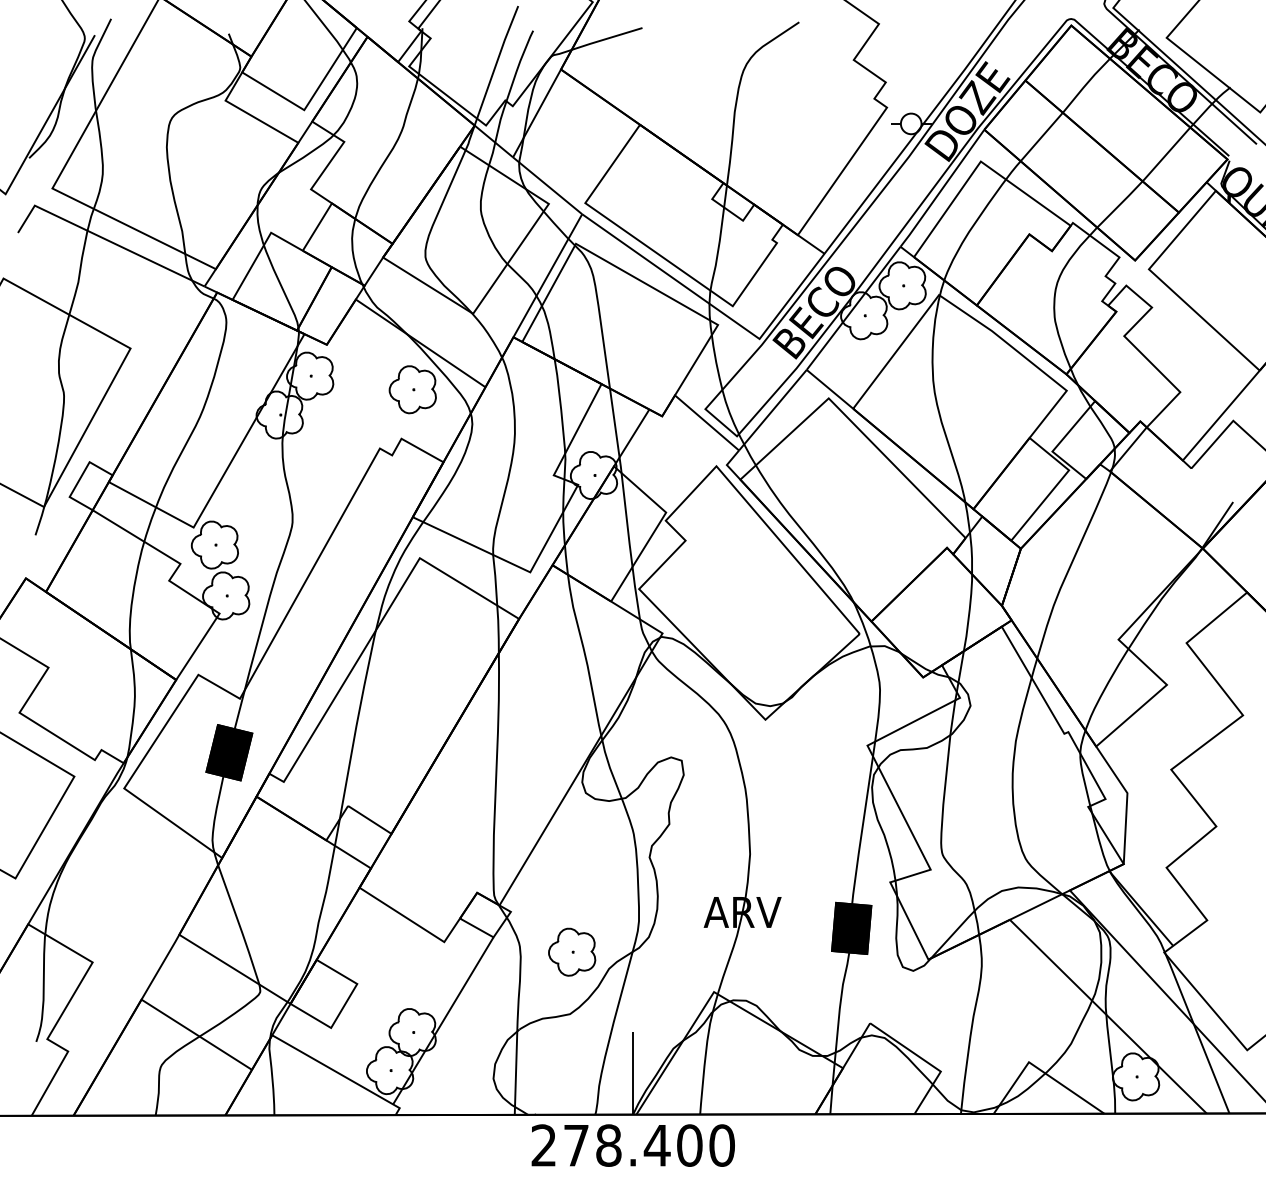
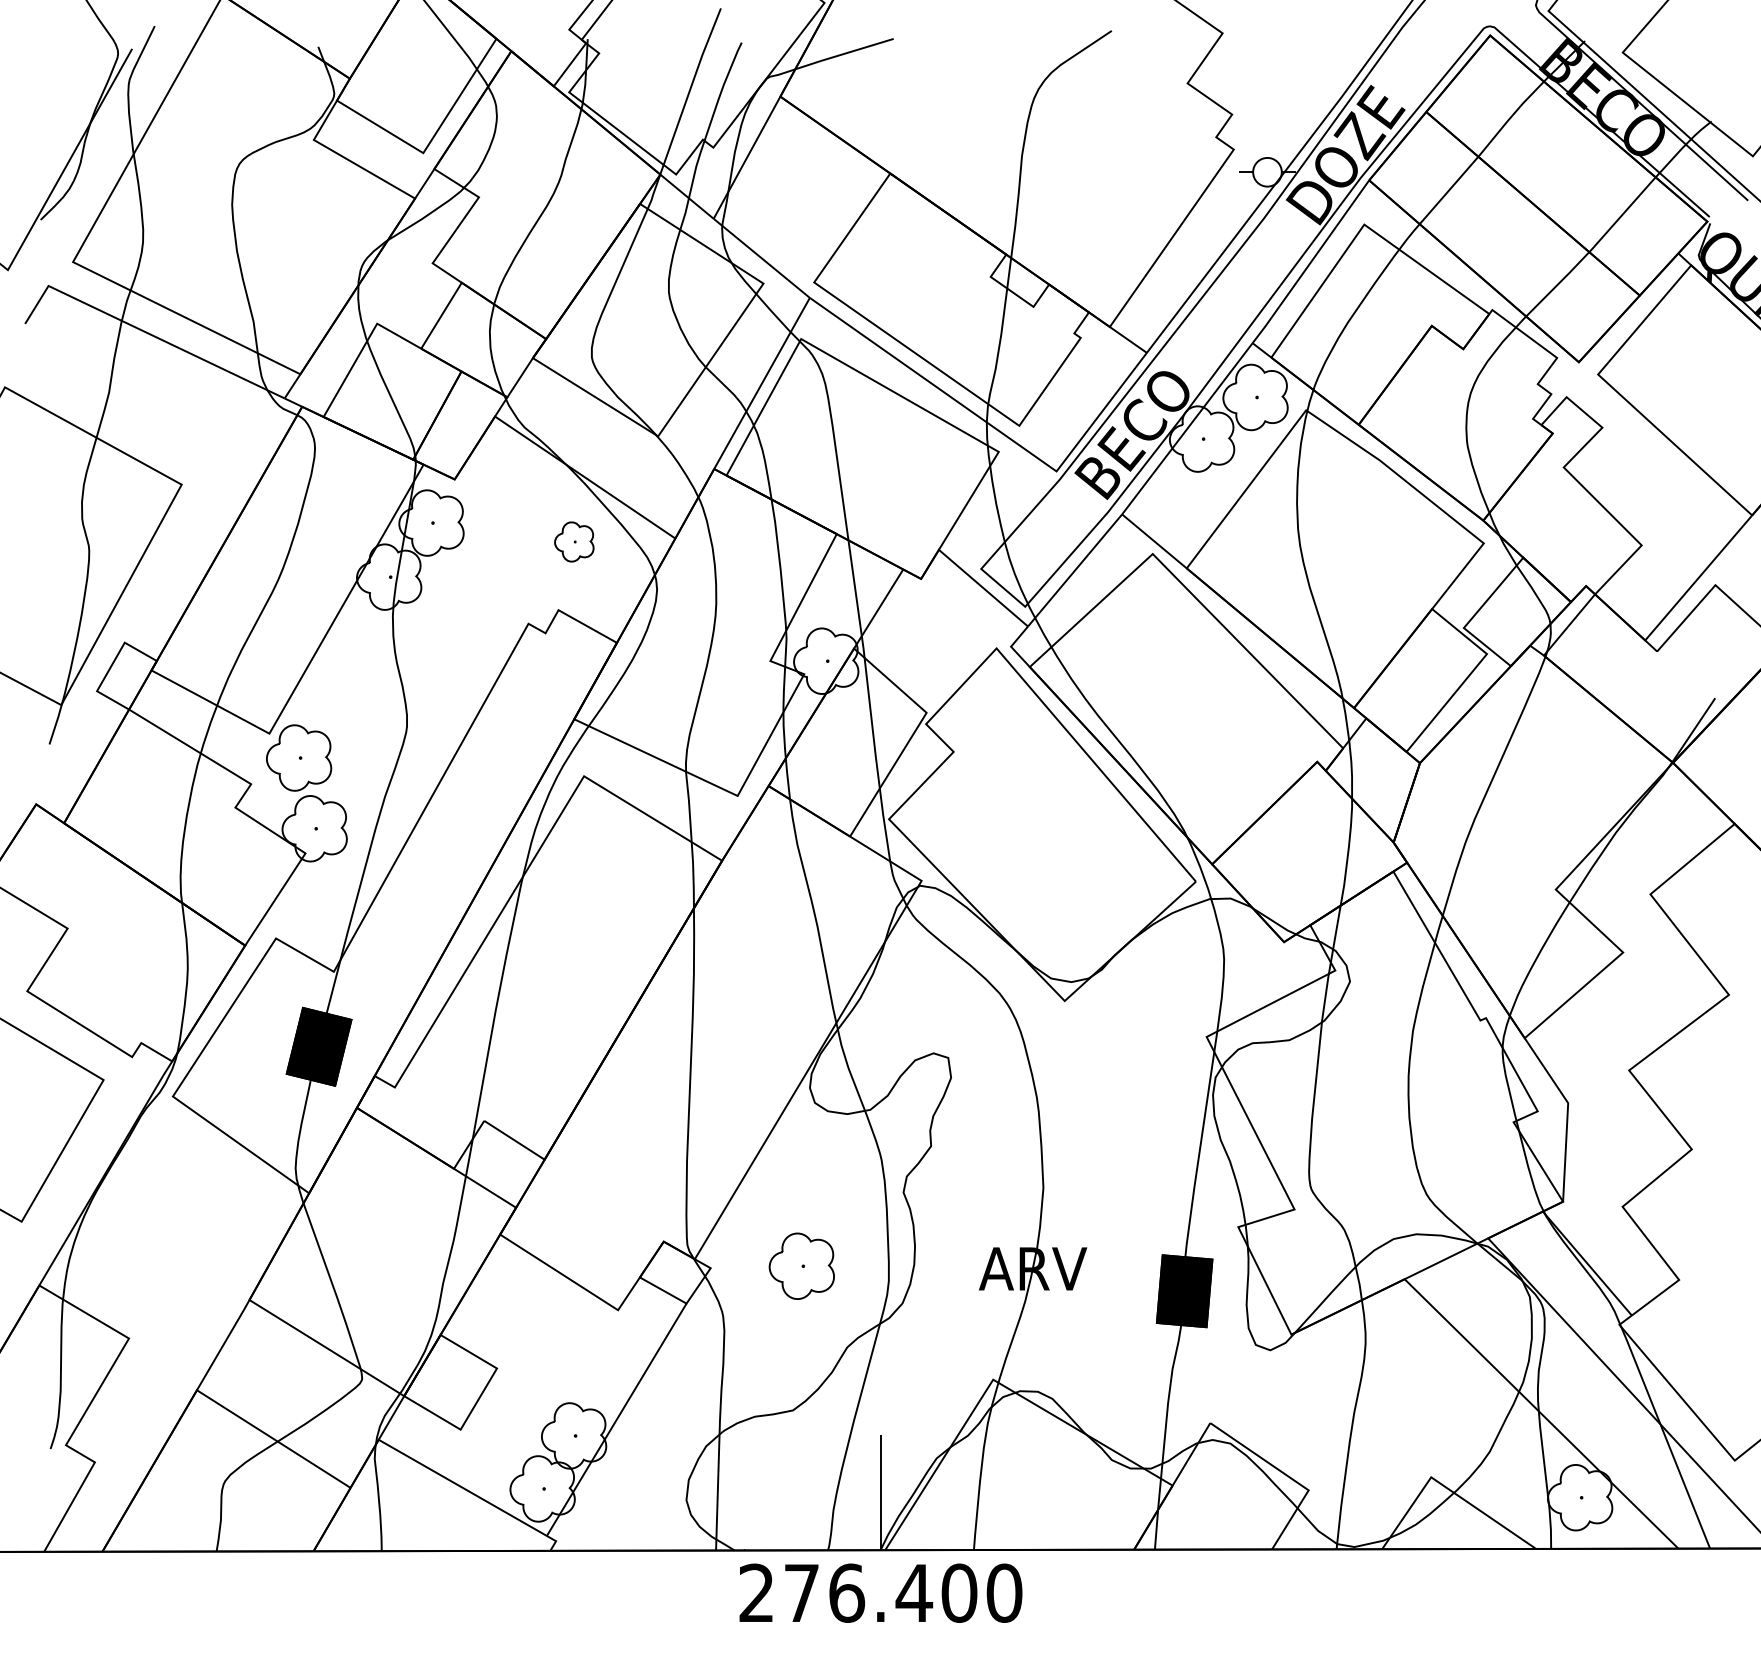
part: (412, 389) -> (574, 541), size x0.6
part: (571, 951) -> (801, 1265), moved
text: (609, 1145) -> (847, 1592), 278.400 -> 276.400

